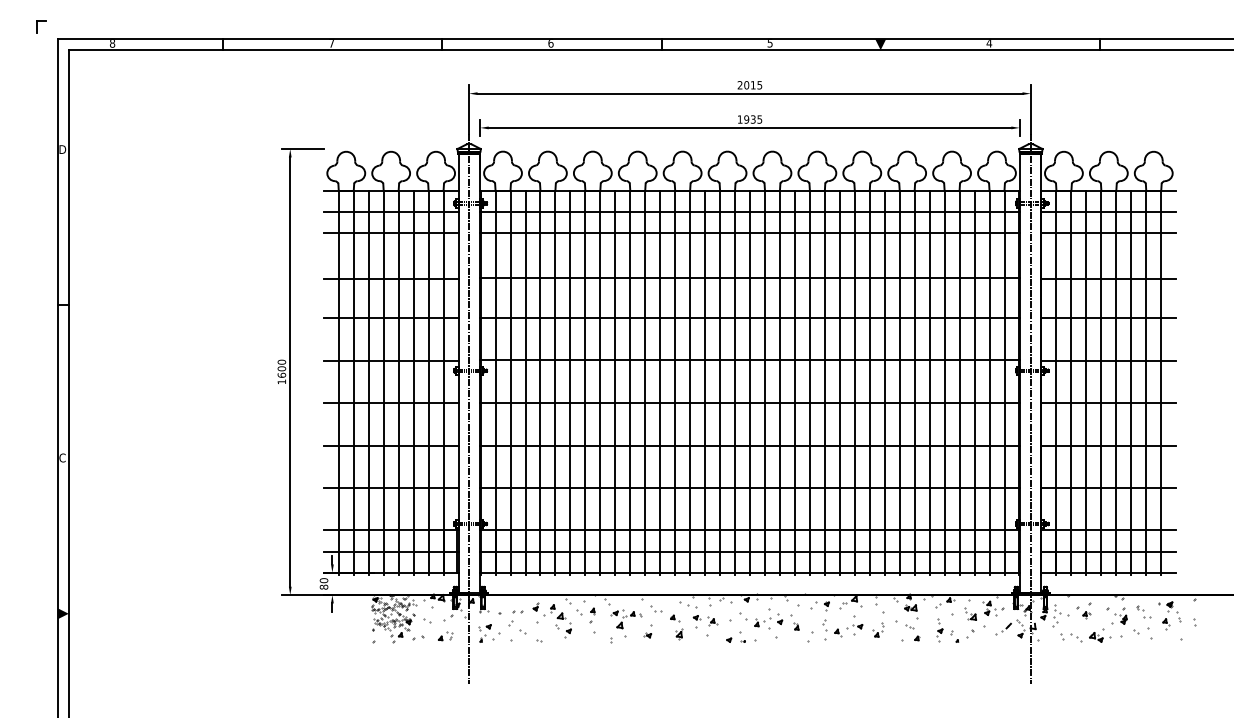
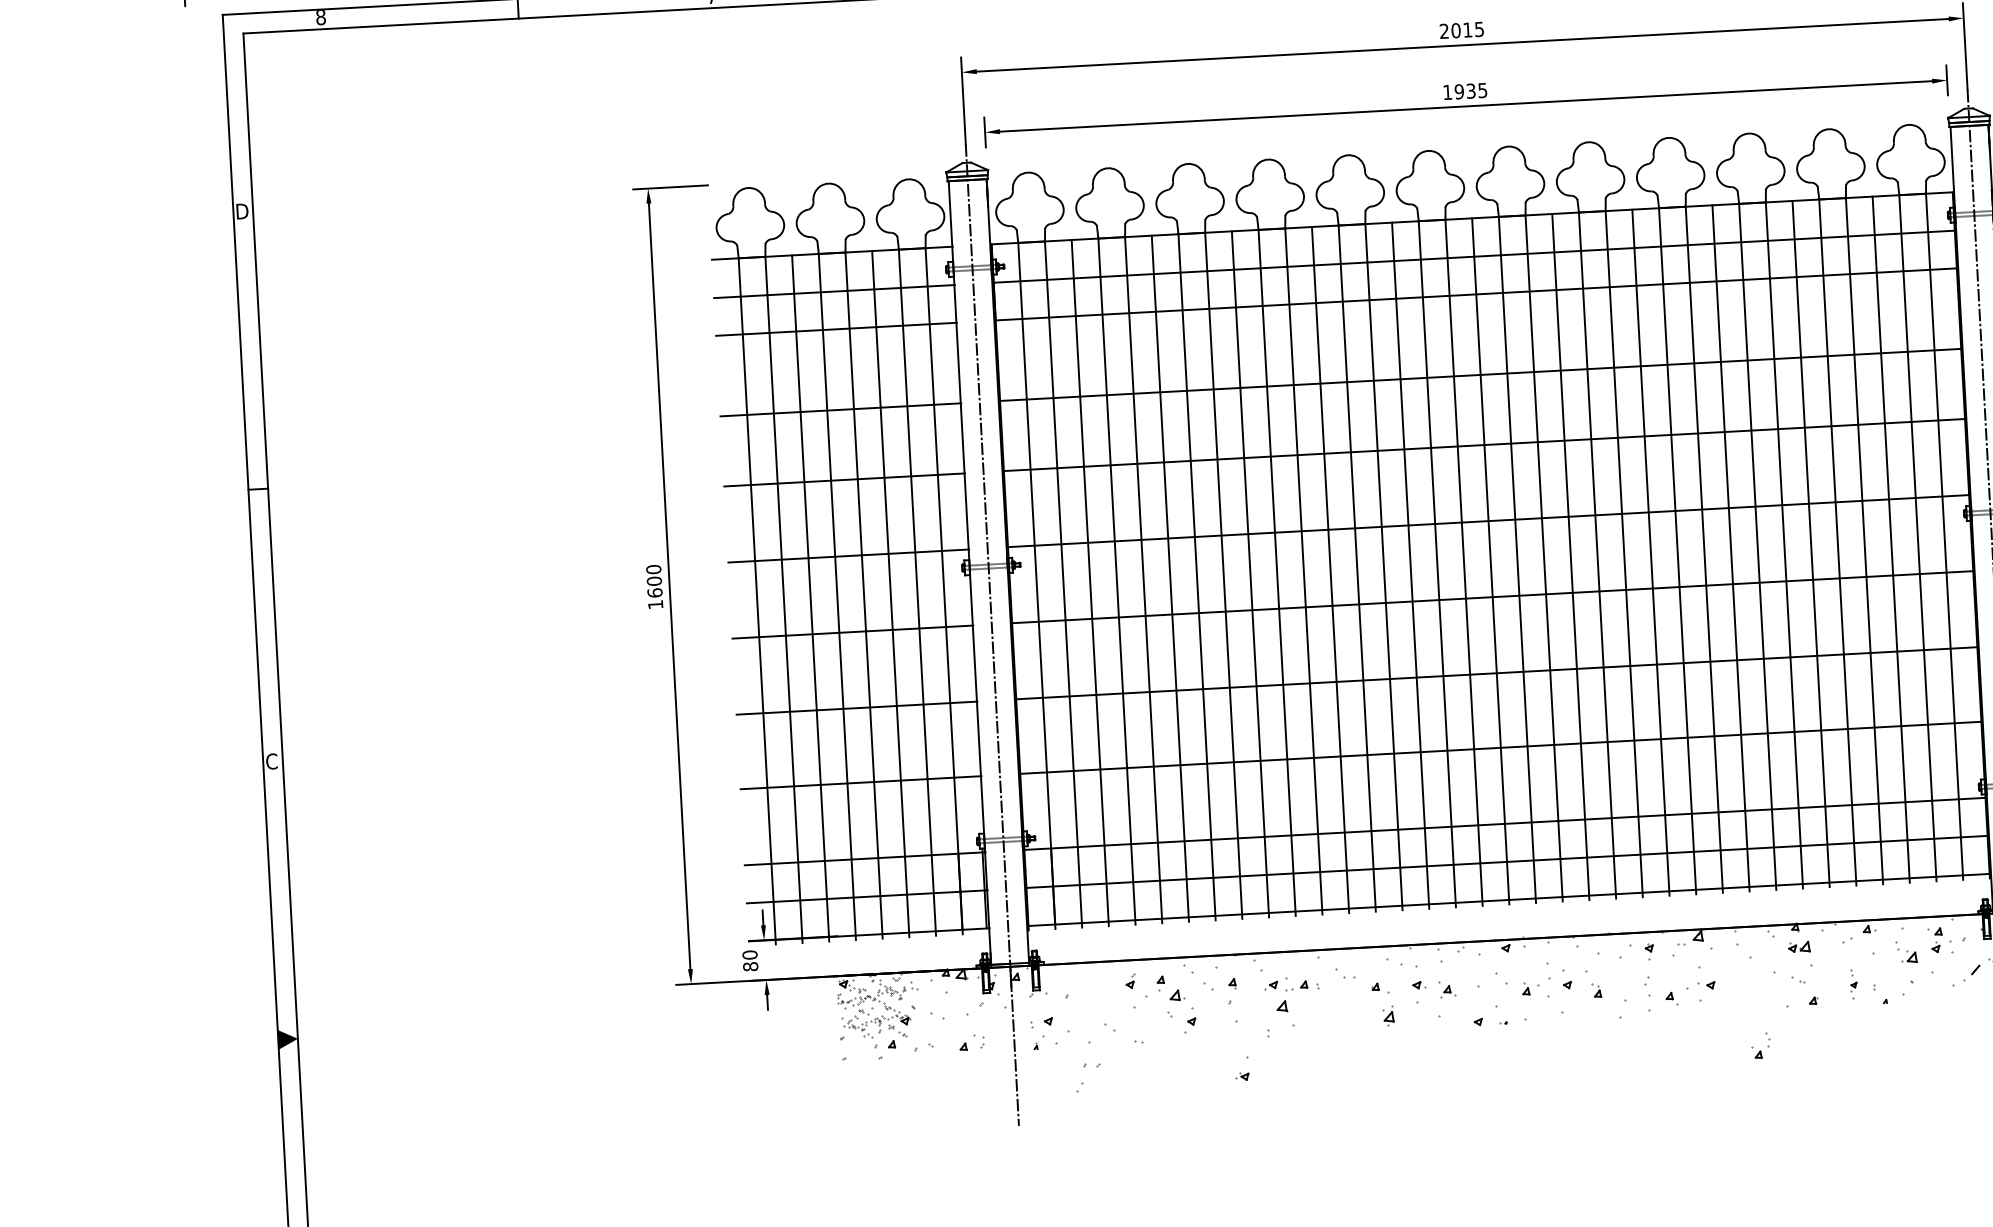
part: (515, 618) -> (1088, 1077), moved
part: (878, 629) -> (1761, 1044), moved
part: (939, 630) -> (1852, 984), size x0.7
part: (647, 631) -> (1241, 1069), moved

